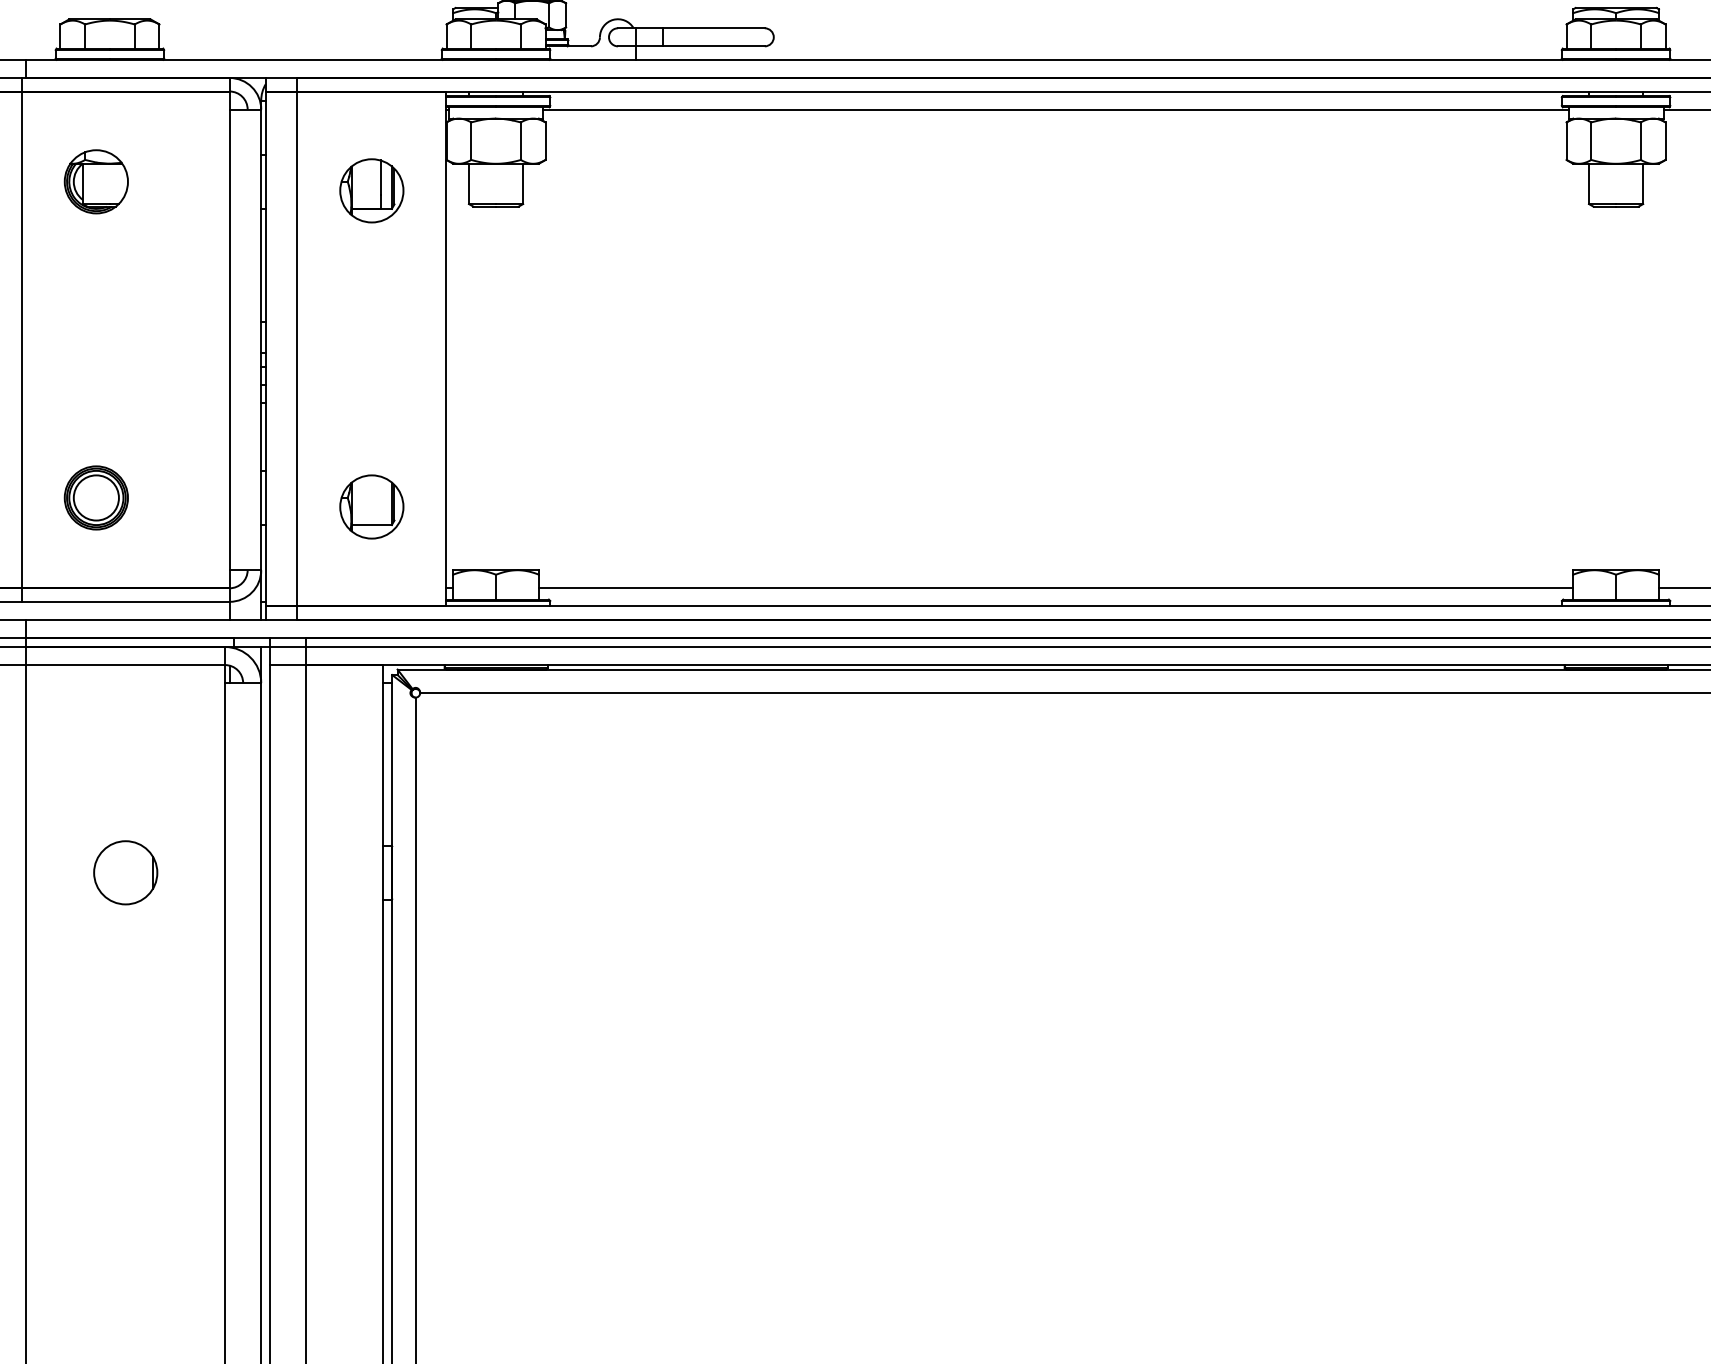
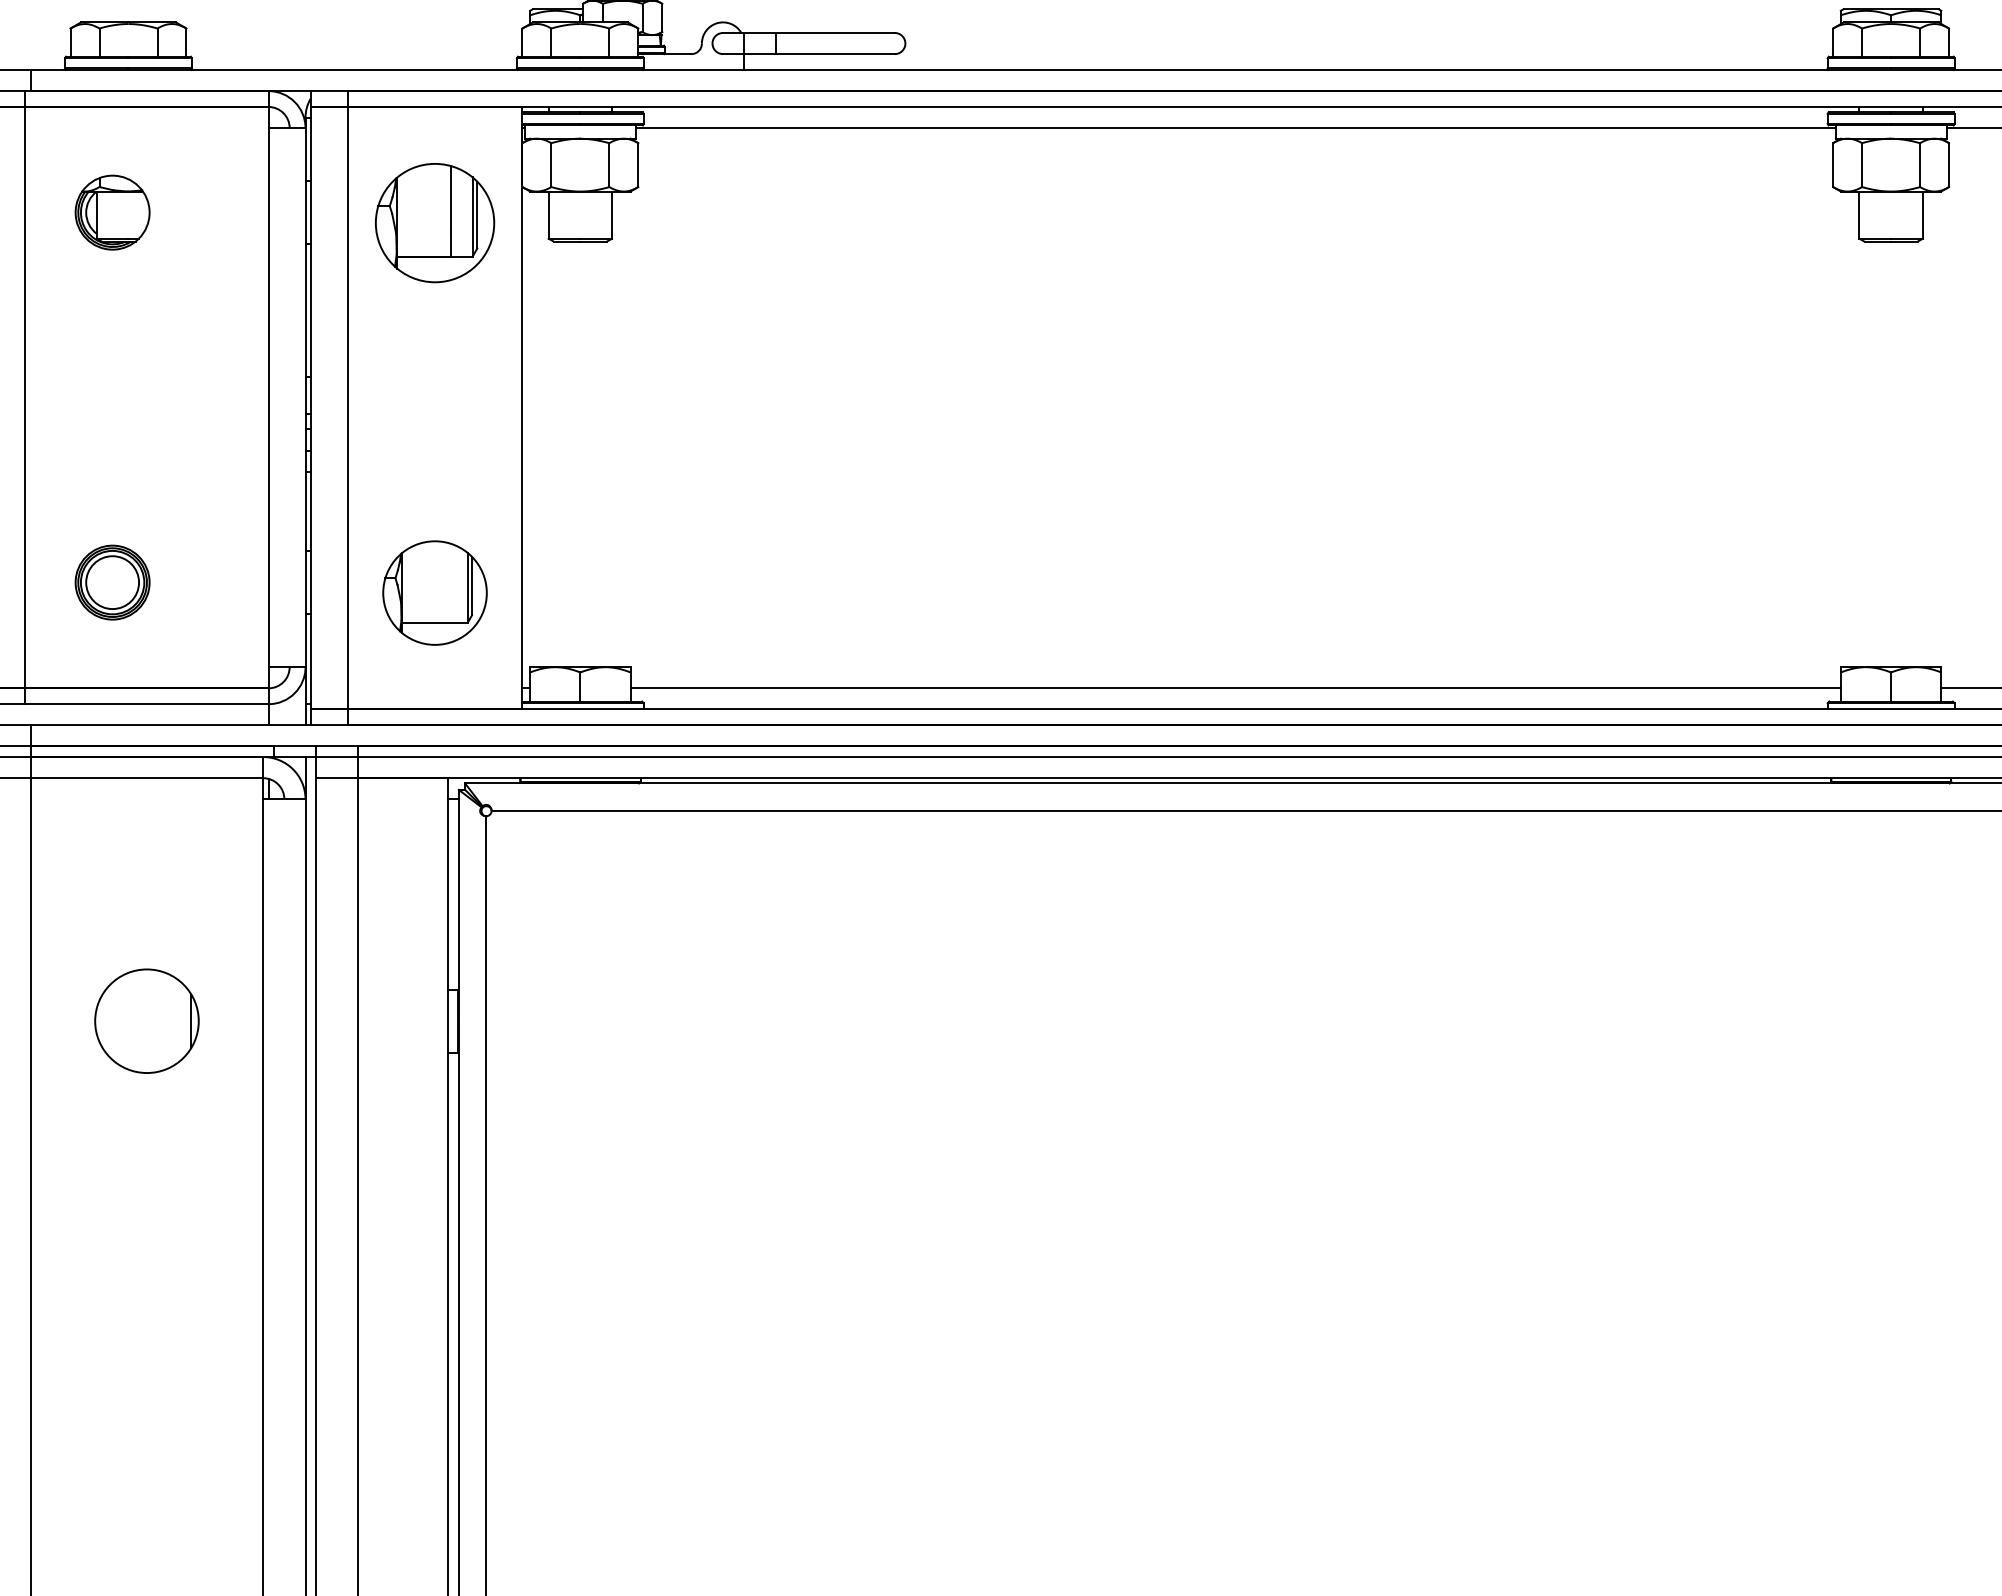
part: (371, 191) -> (434, 223), size x1.6
part: (371, 507) -> (434, 593), size x1.4
part: (125, 872) -> (146, 1021), size x1.4

